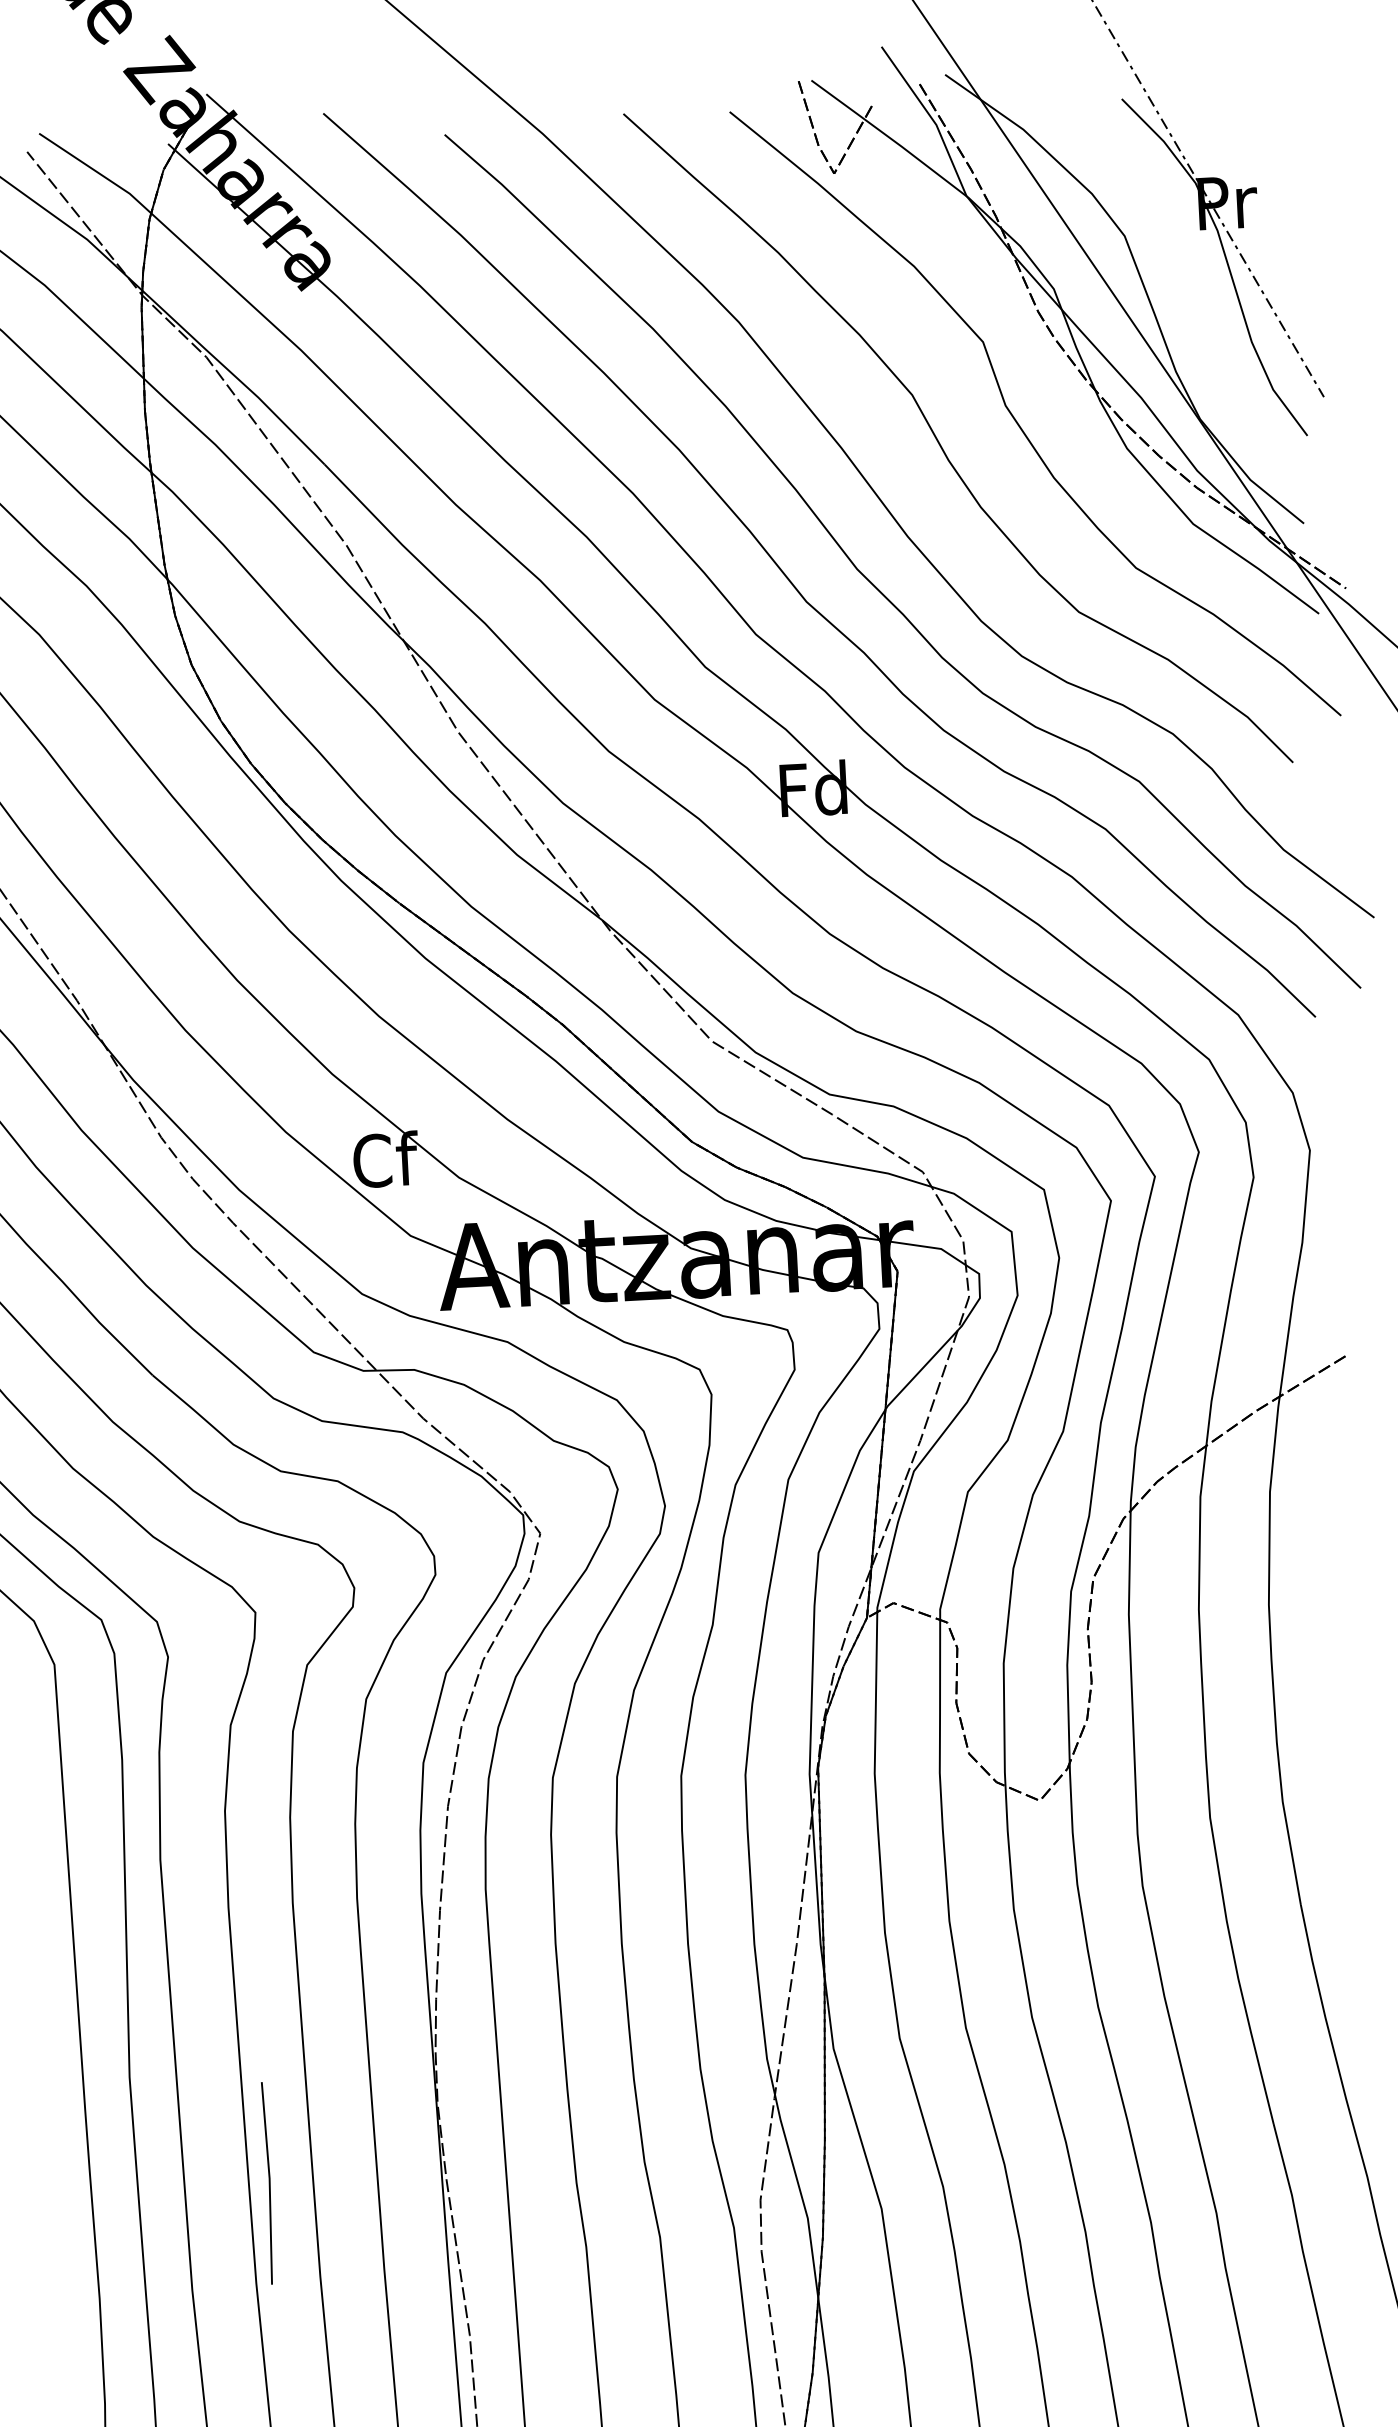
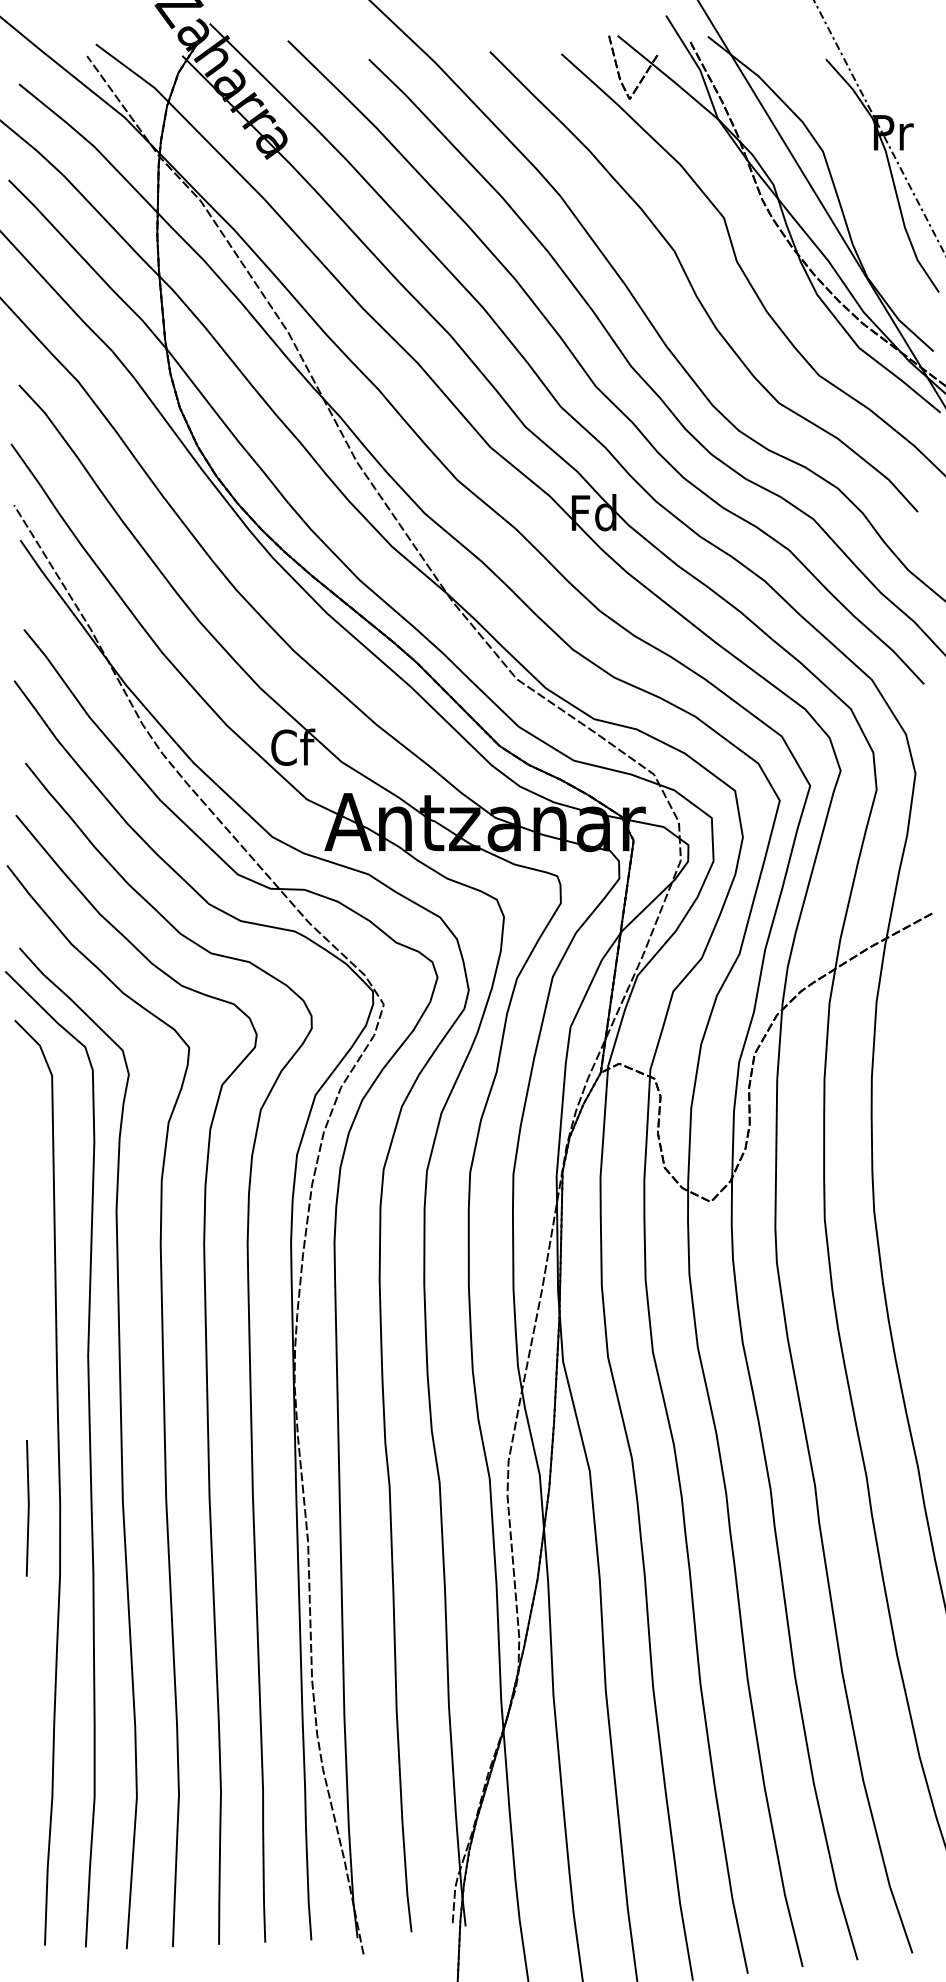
line: (267, 2183) -> (27, 1508), moved

